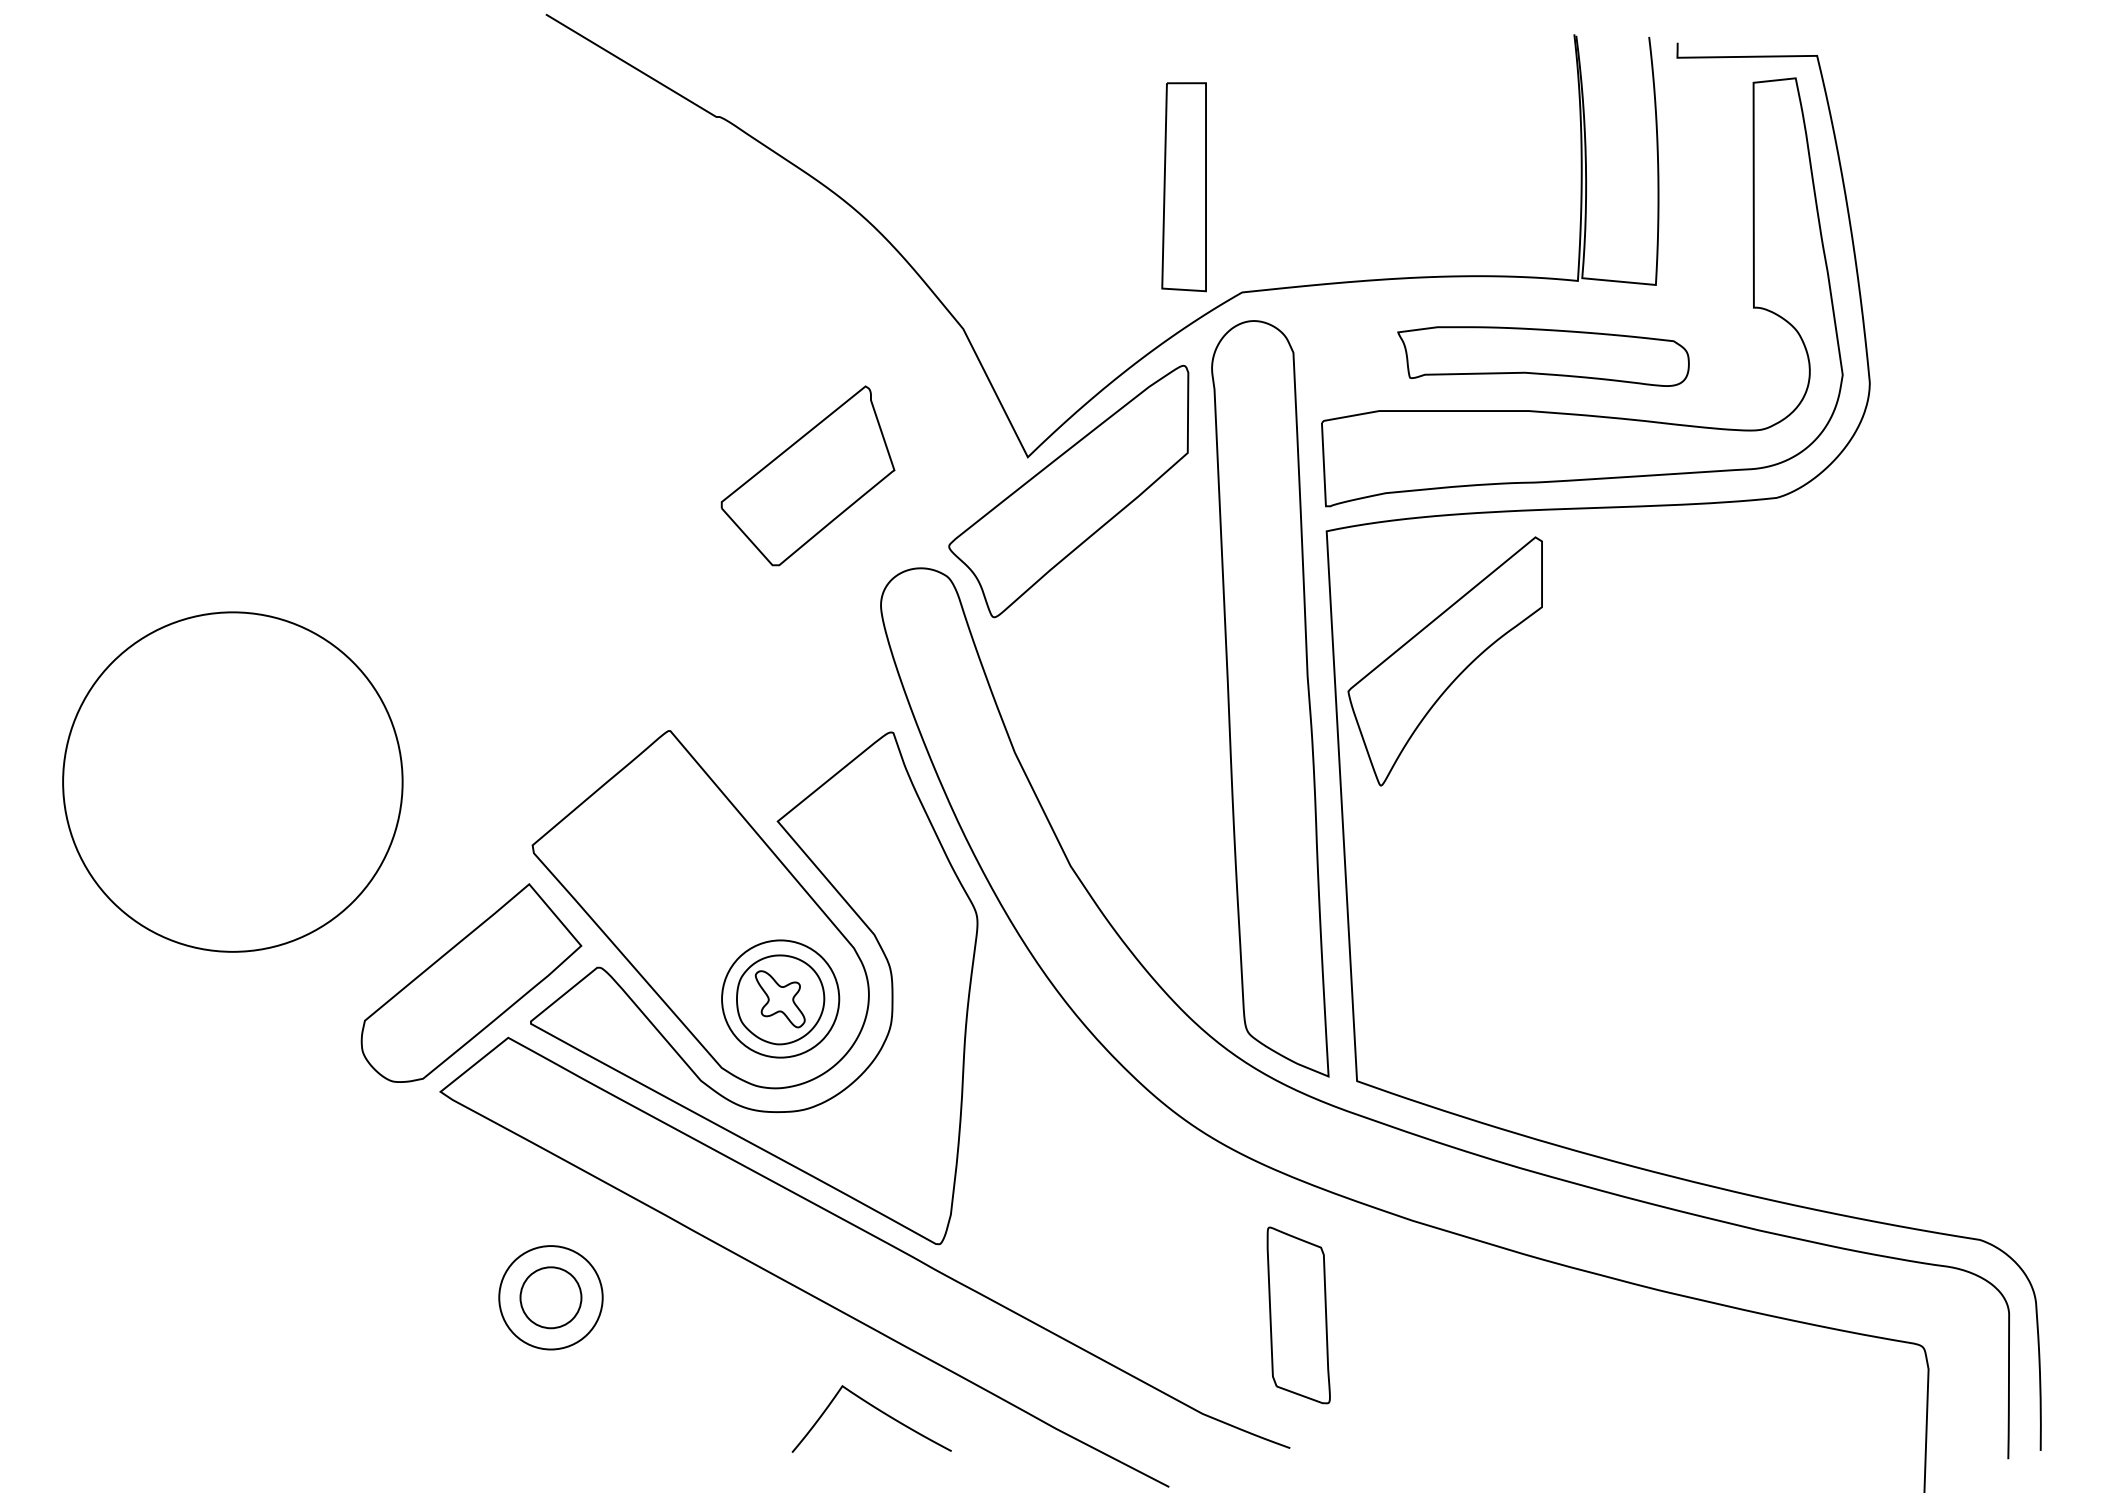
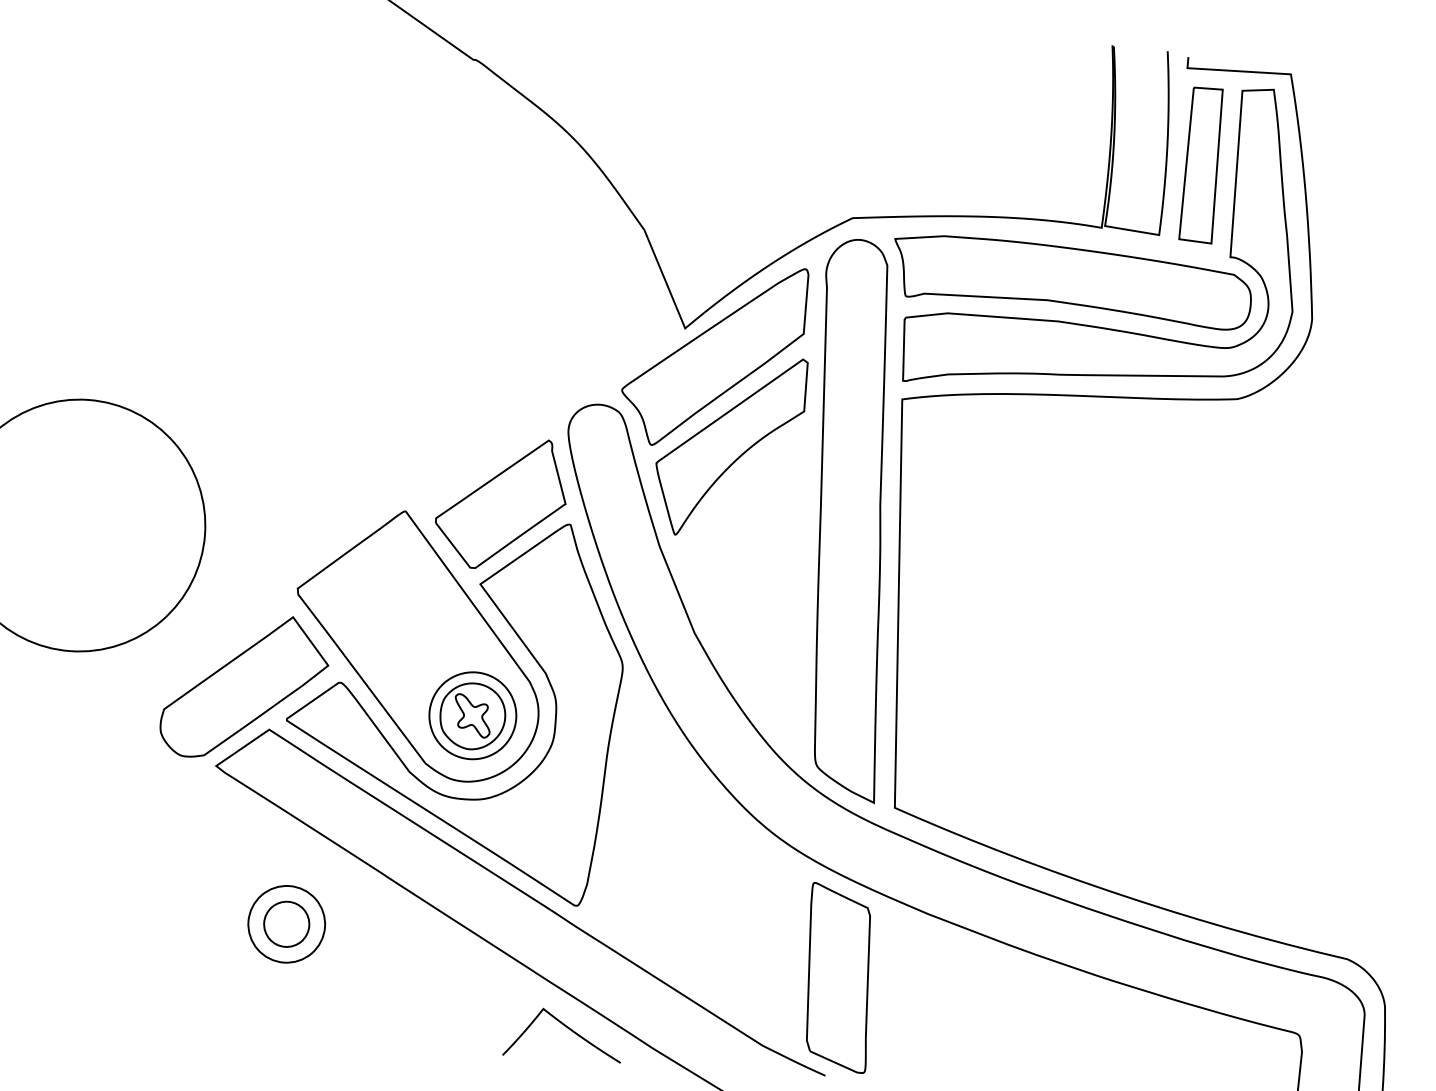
part: (1183, 187) -> (1200, 165), moved
part: (1543, 356) -> (1072, 281), size x1.67
part: (807, 475) -> (501, 503), moved
part: (1444, 661) -> (729, 446), moved
part: (1298, 1315) -> (838, 978), size x1.43
curve: (877, 1410) -> (568, 1028), moved

